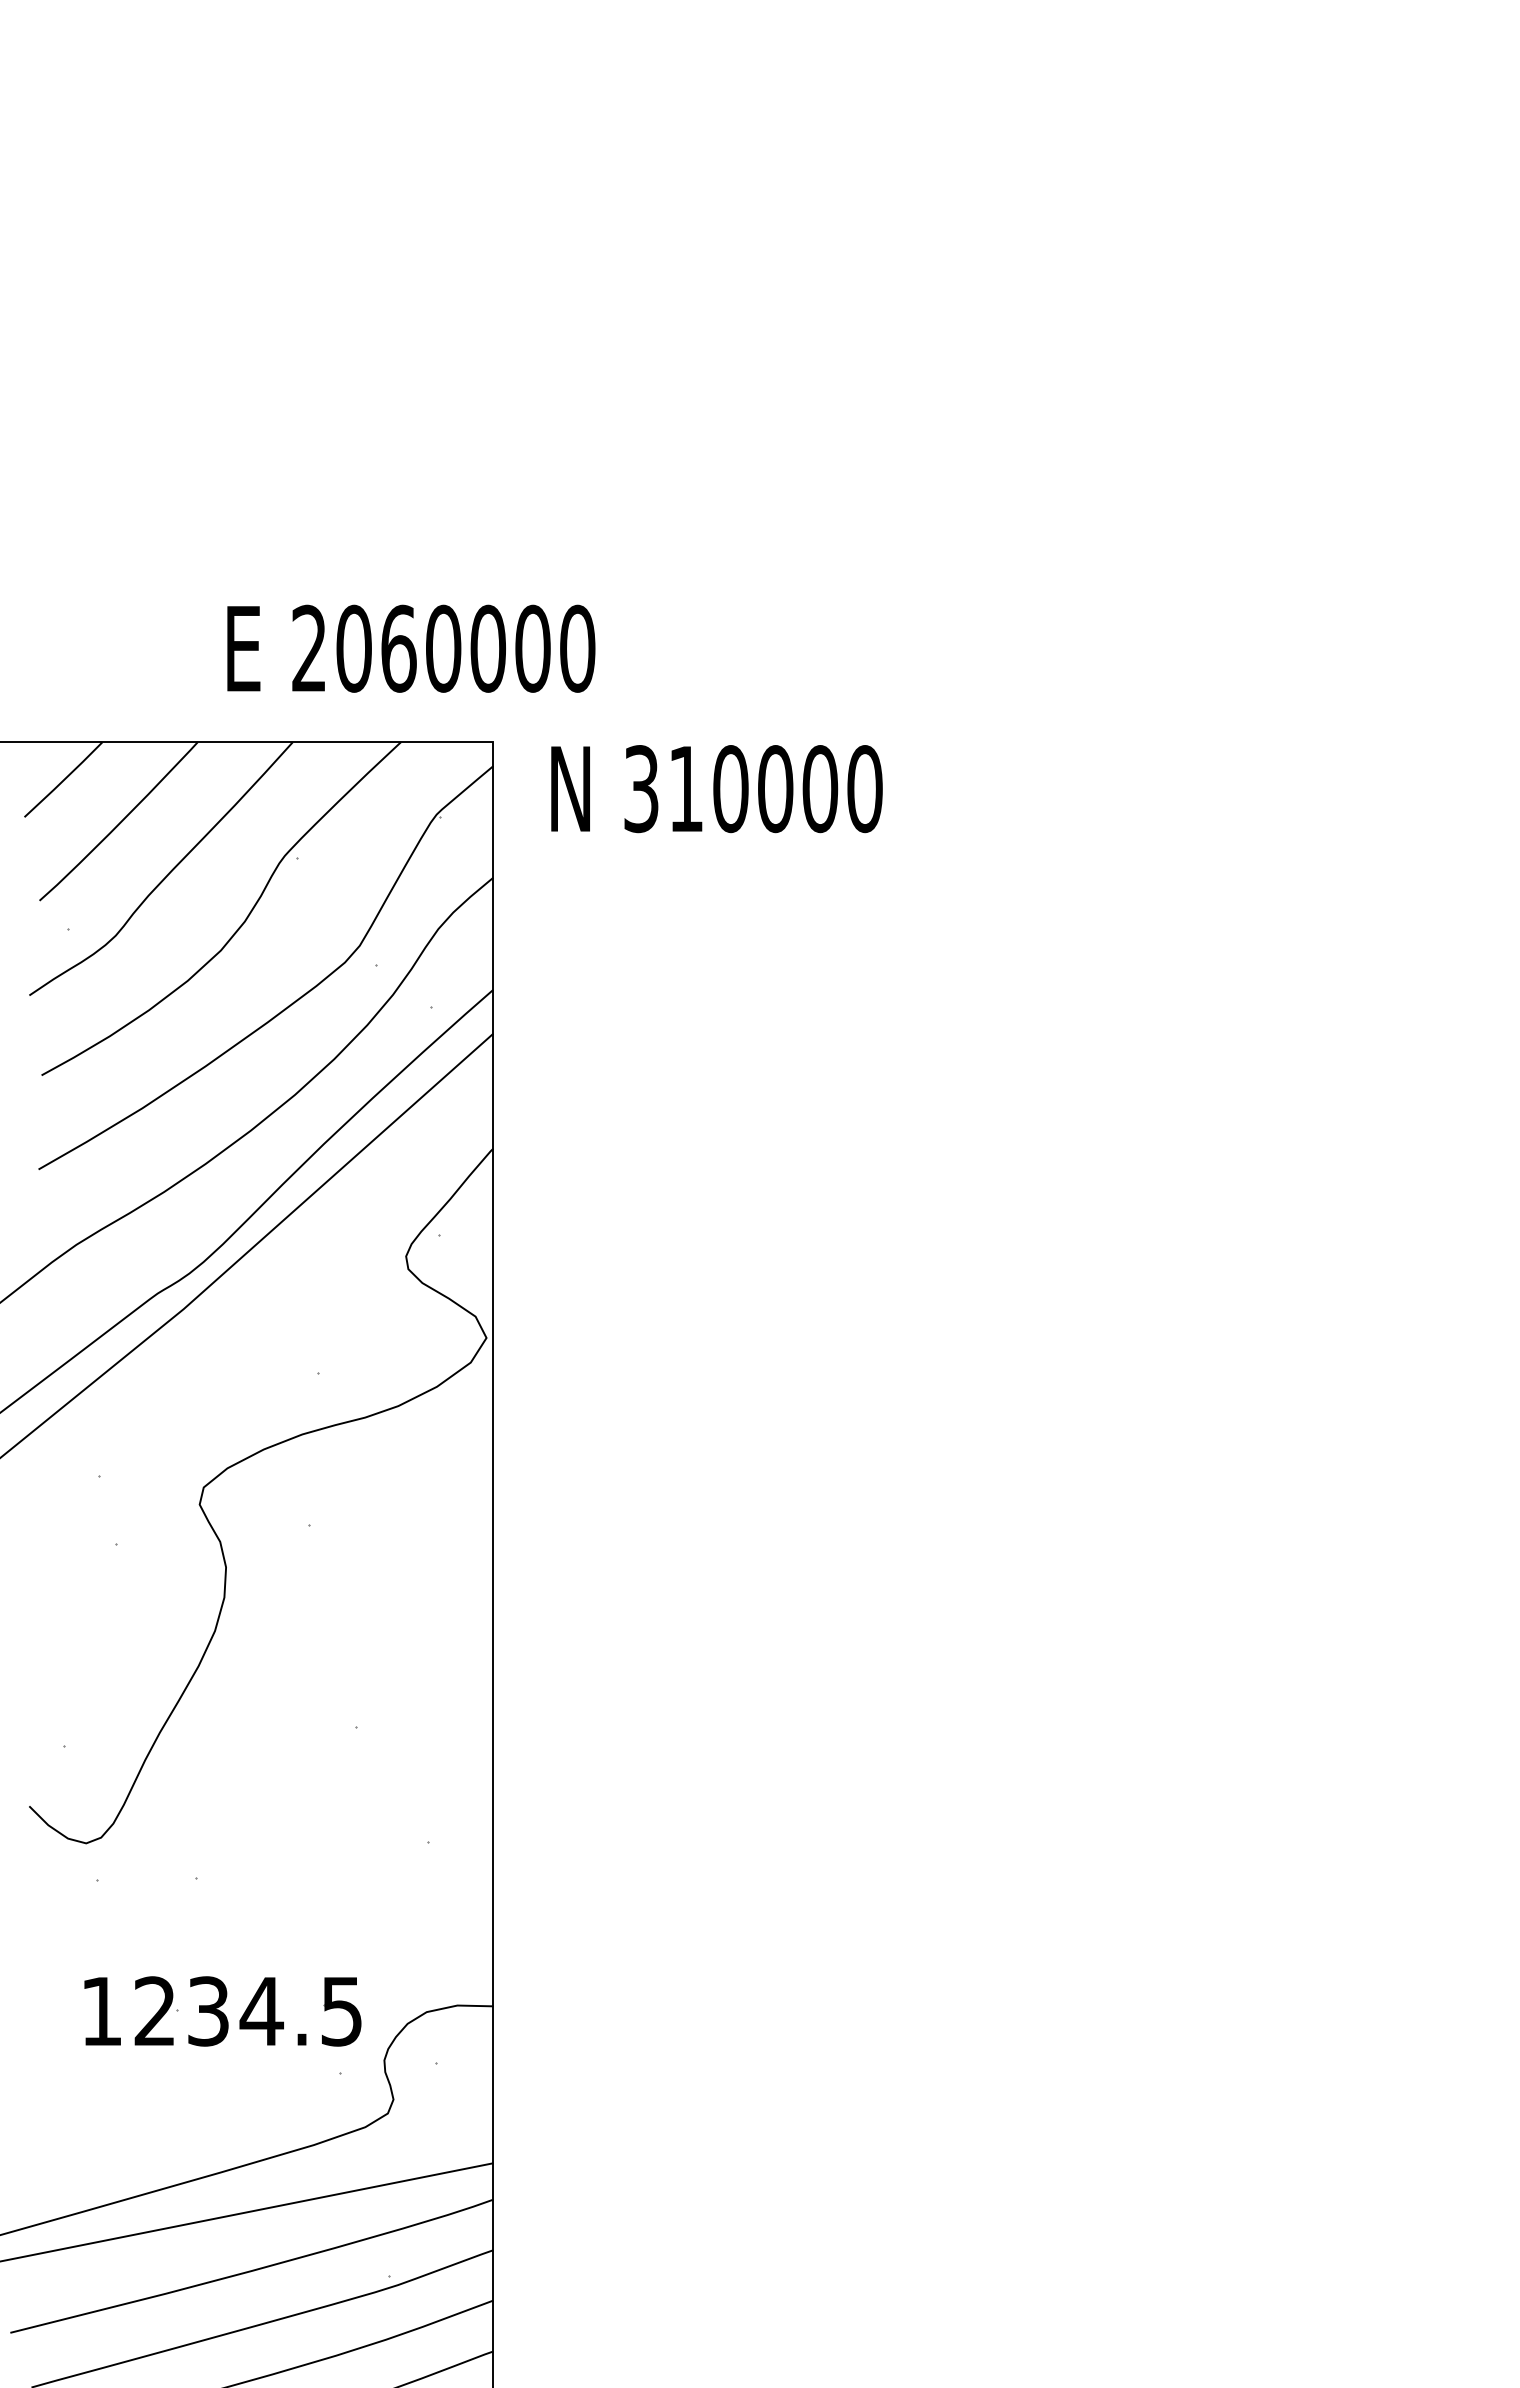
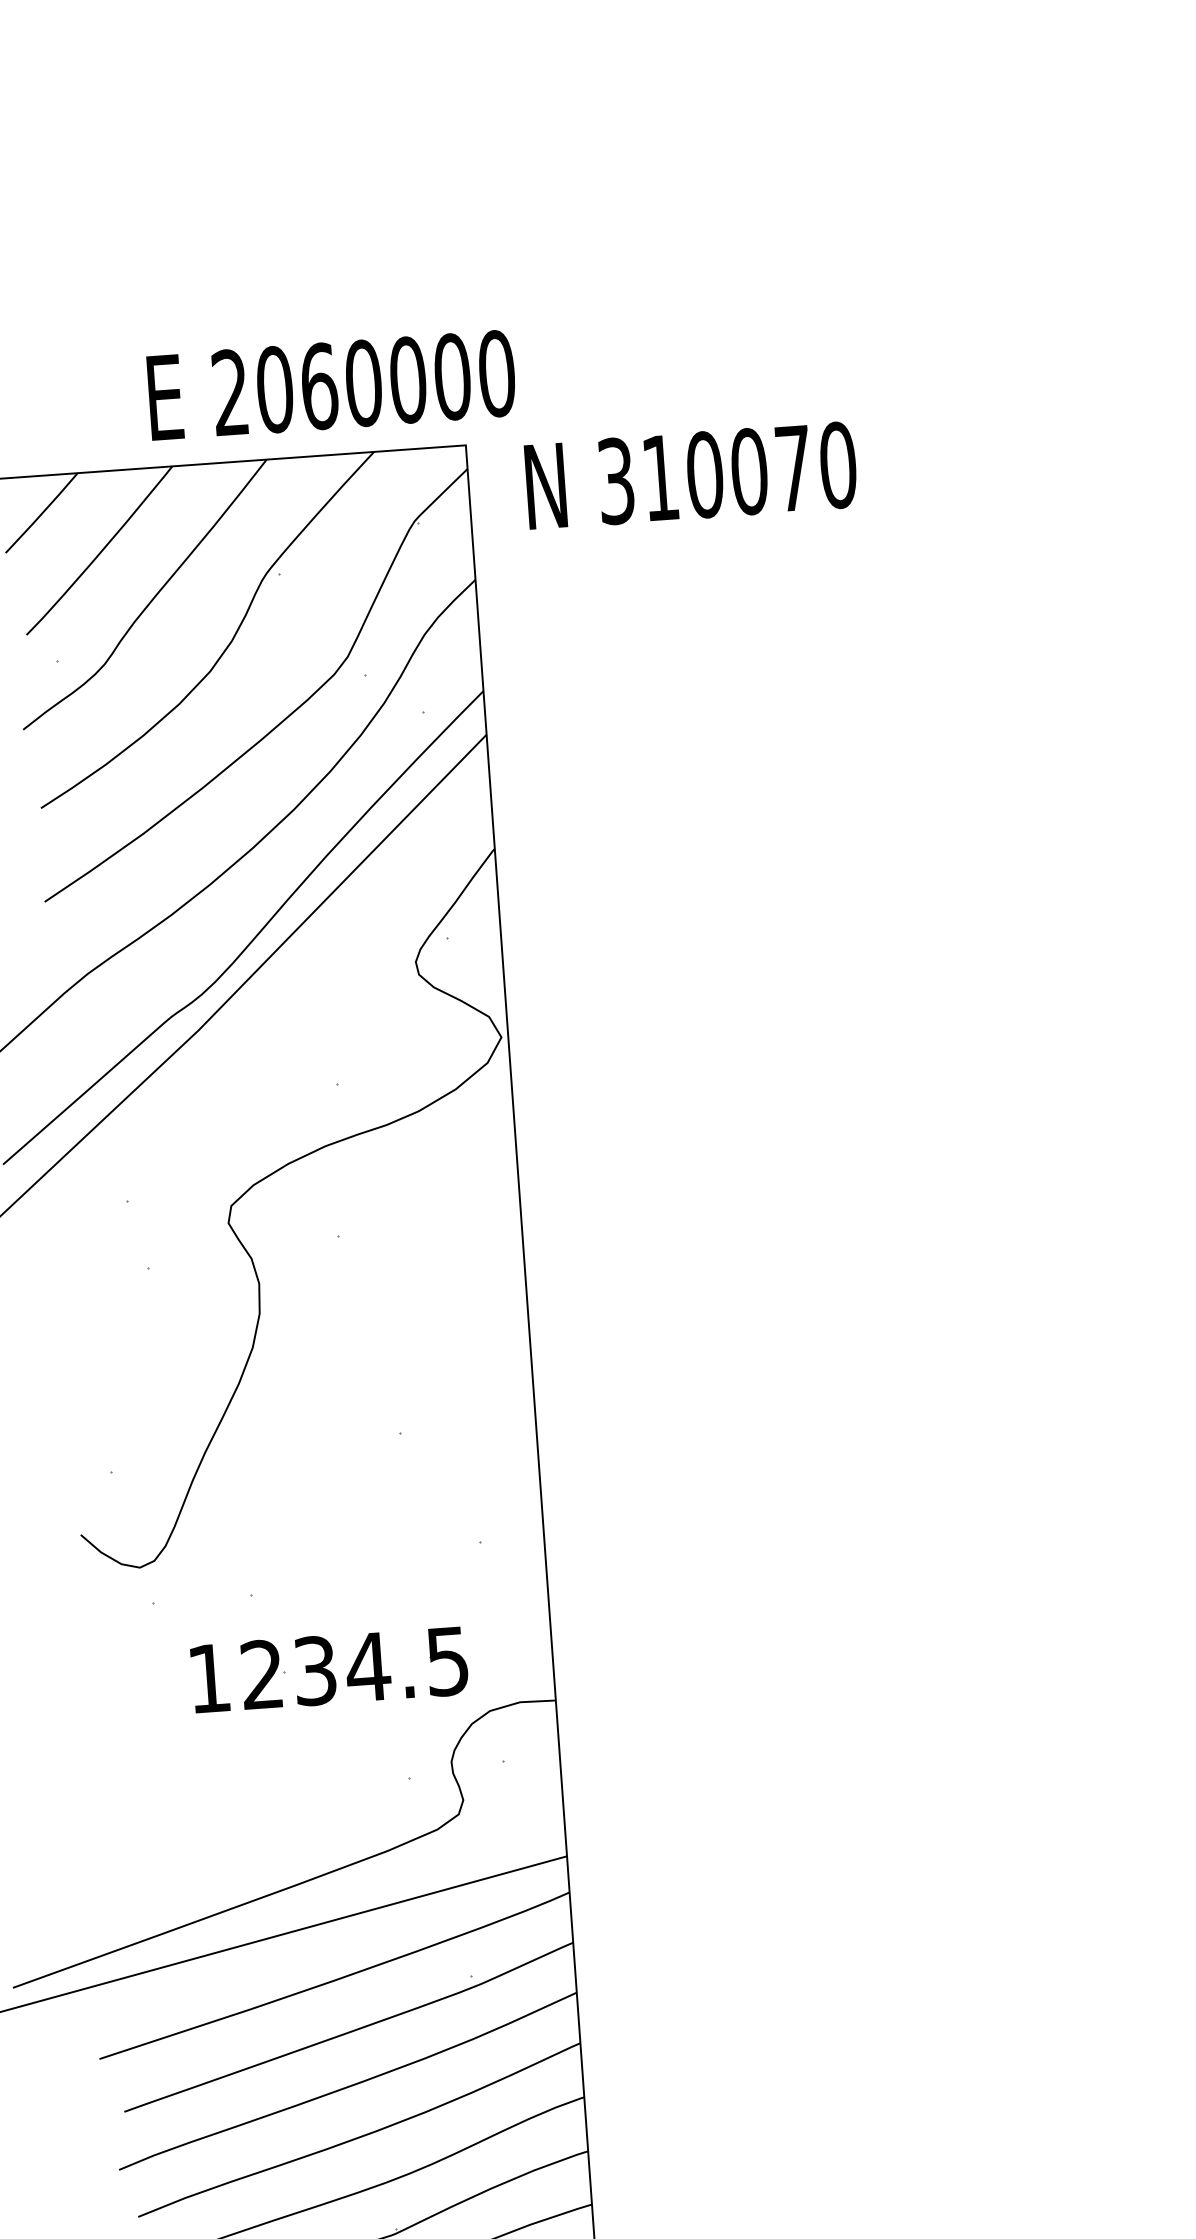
text: (411, 648) -> (331, 385), moved
text: (820, 789) -> (794, 468), 310000 -> 310070
part: (222, 2011) -> (329, 1669), moved

